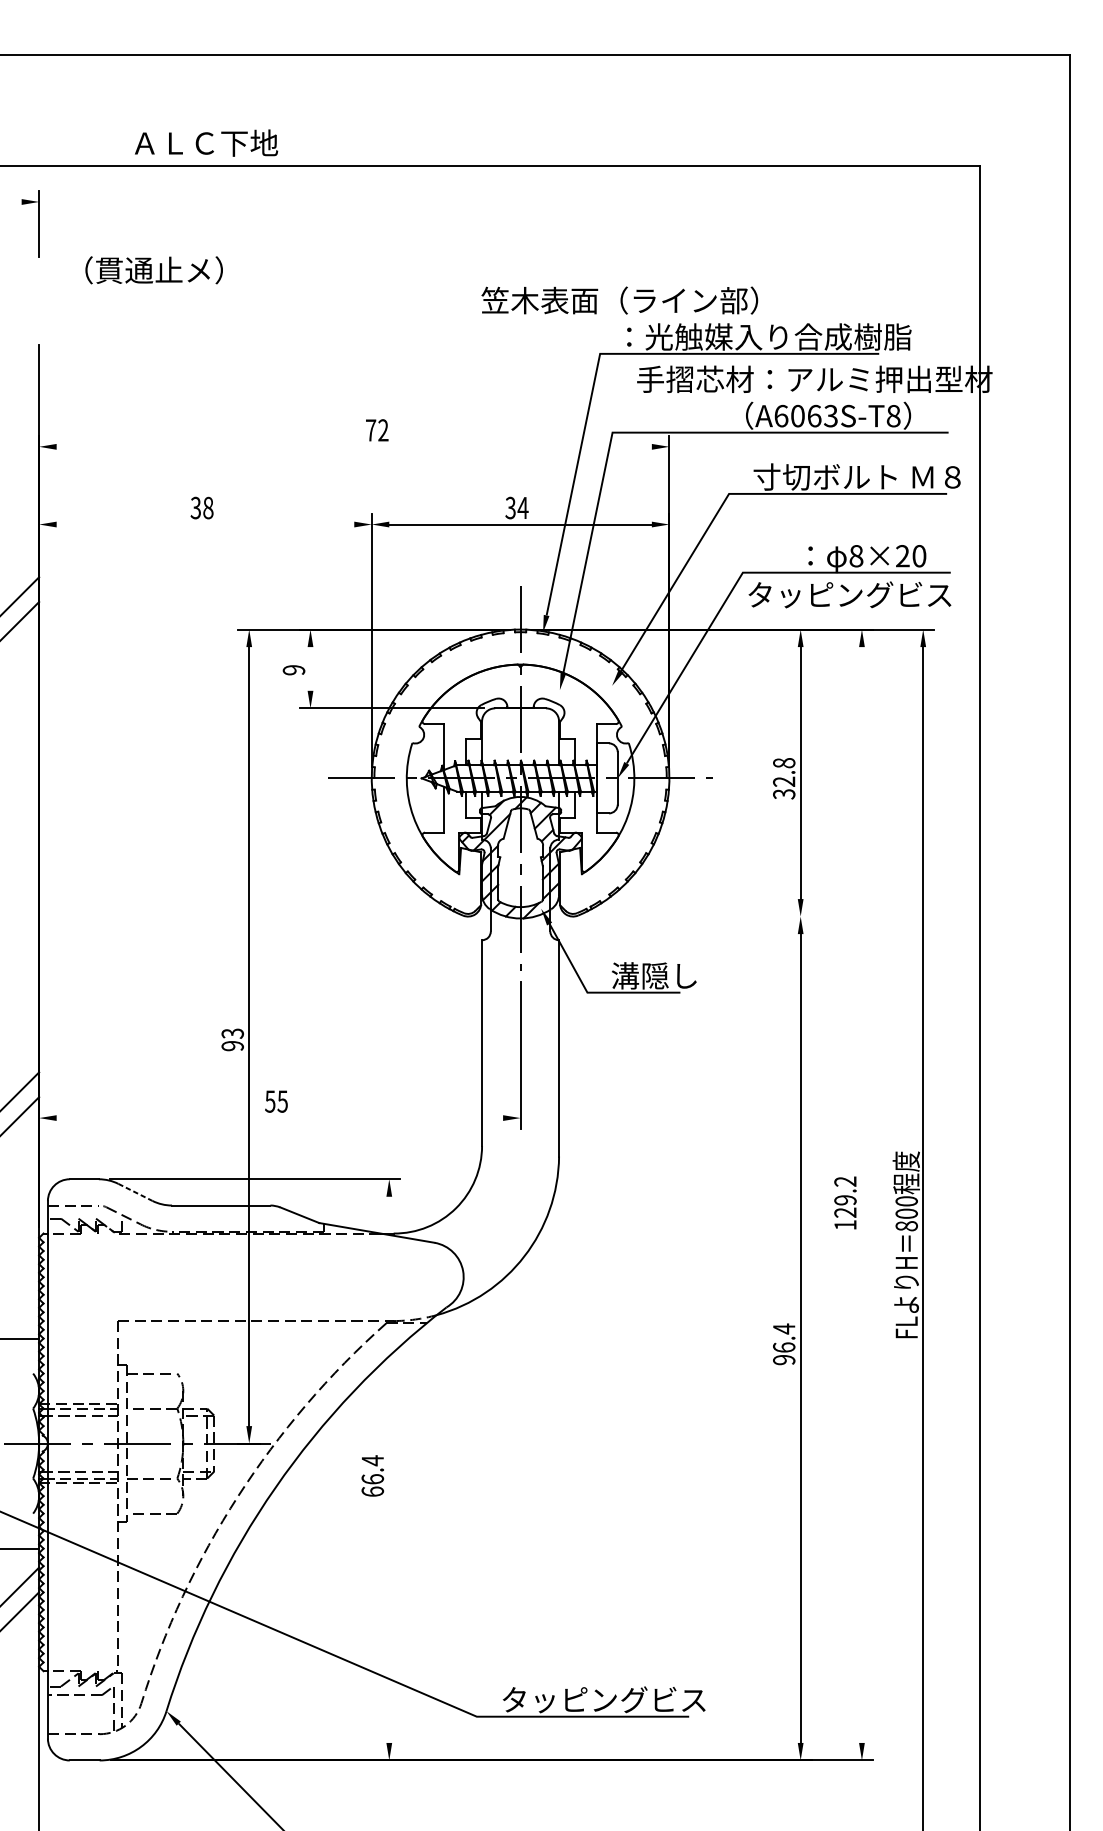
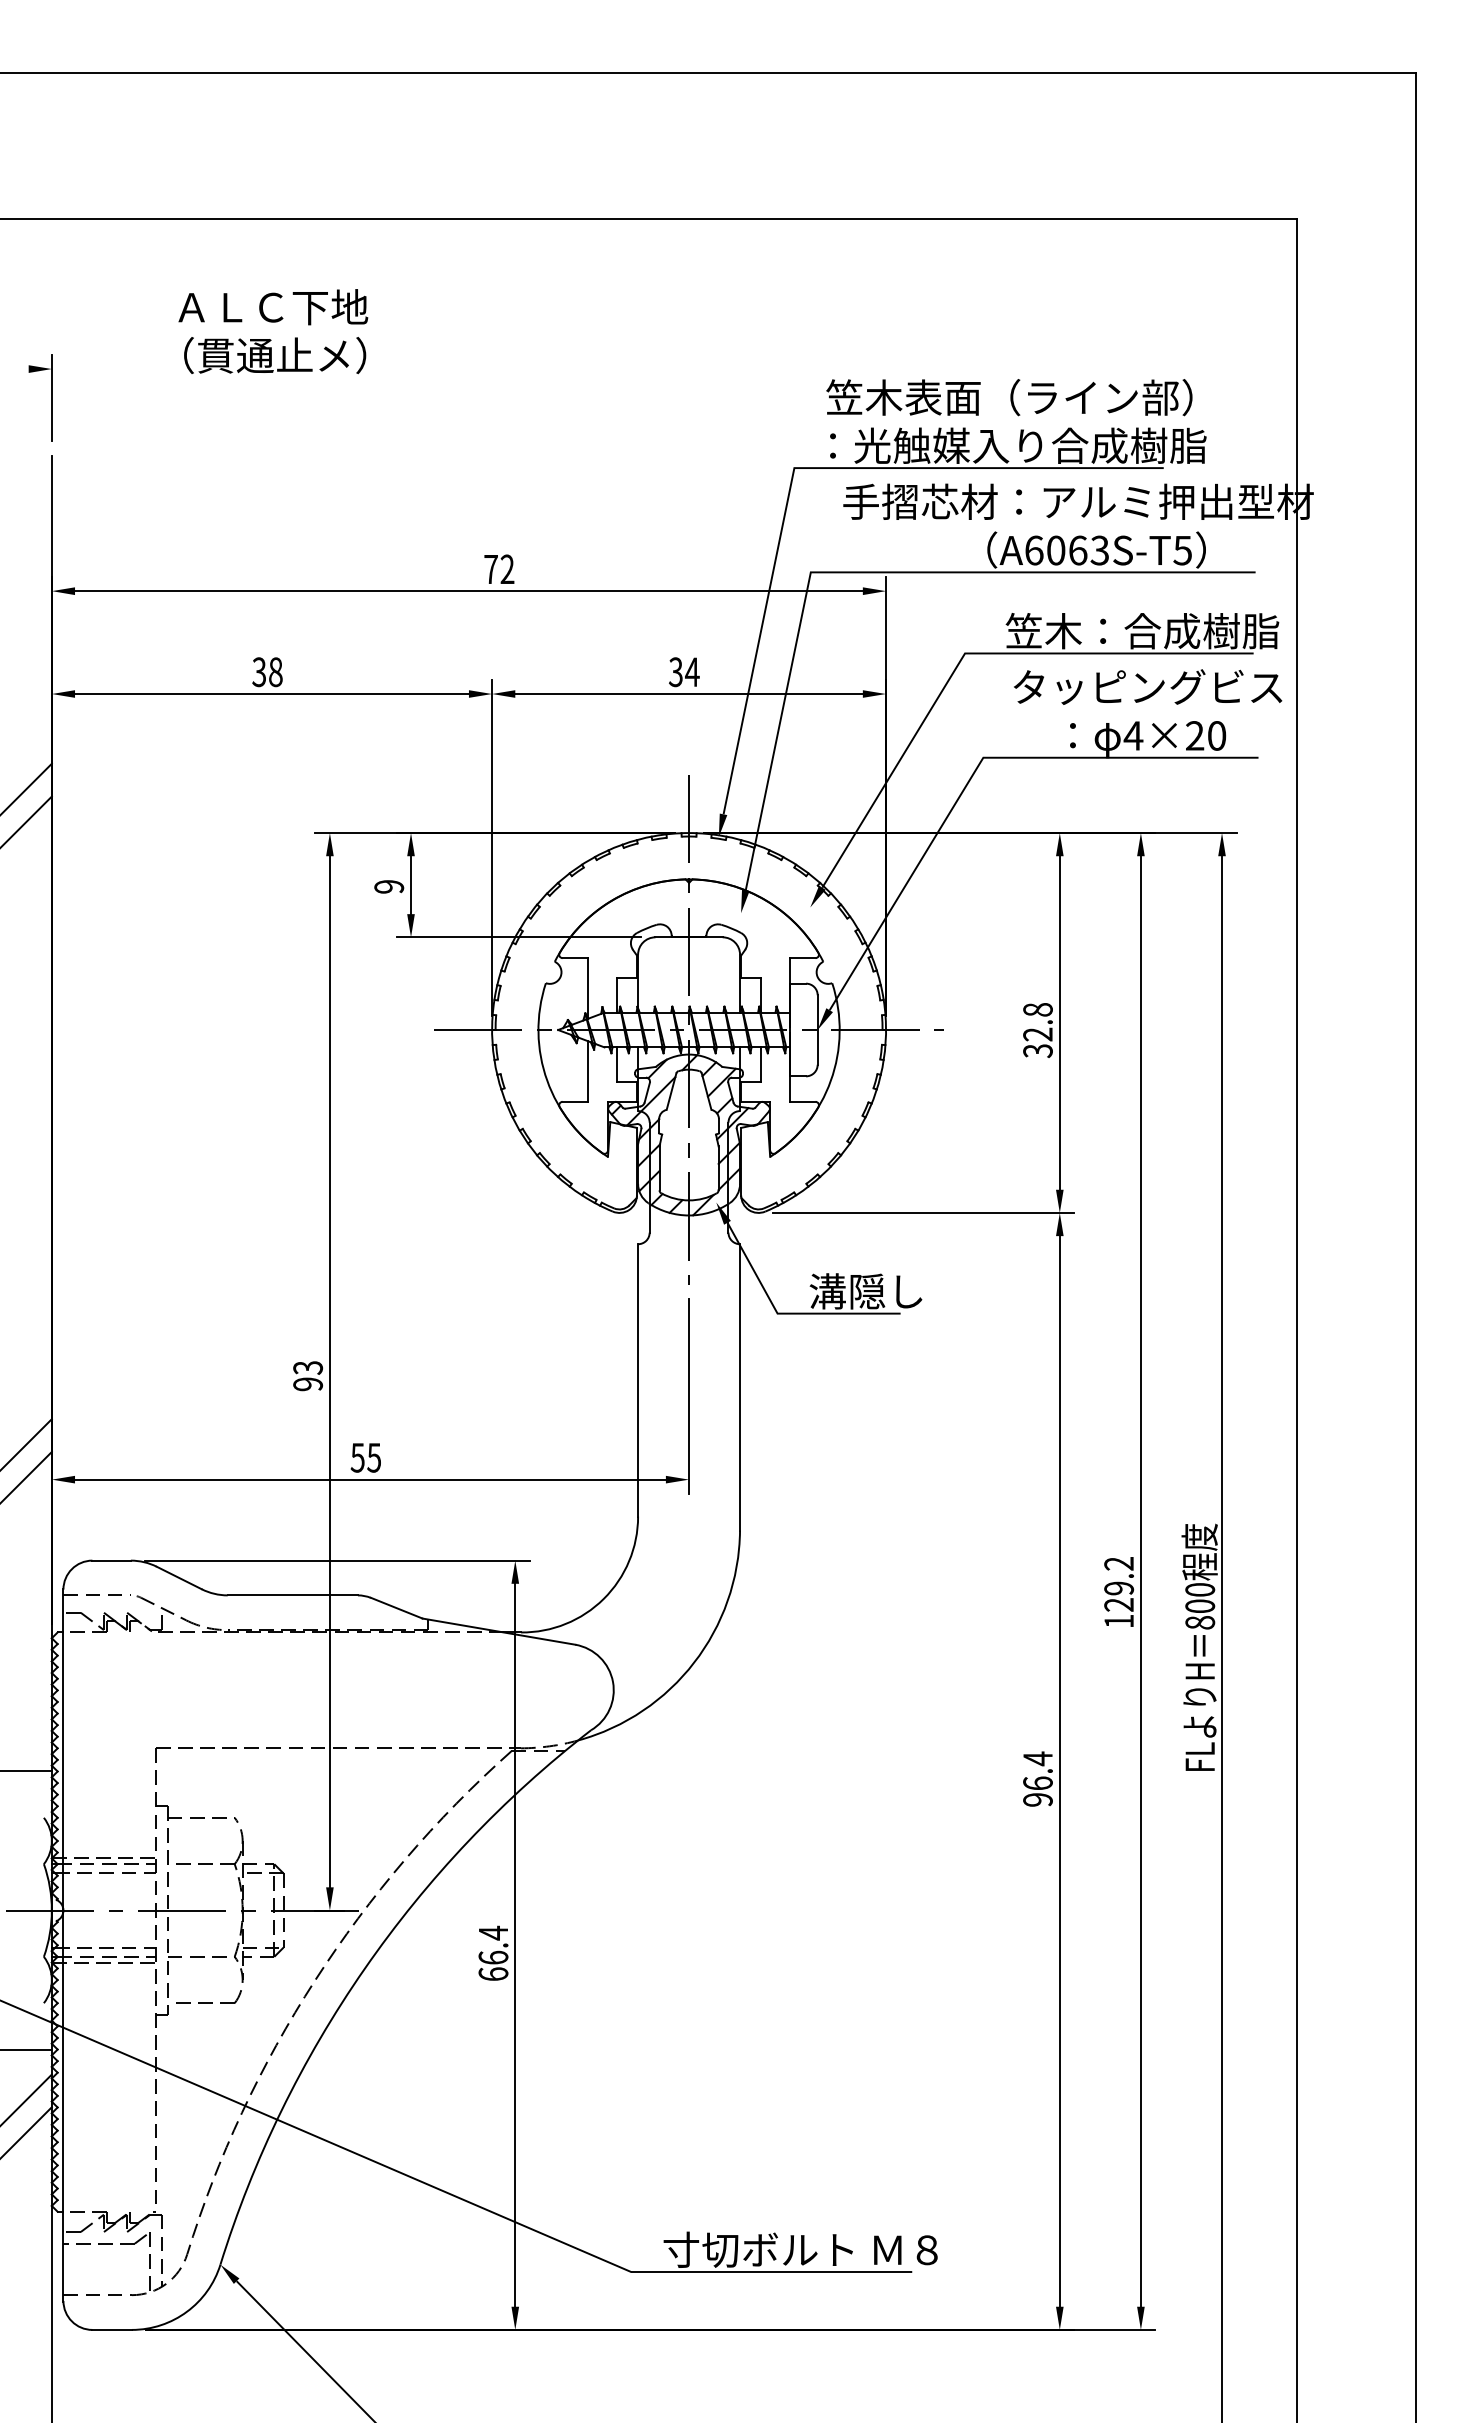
text: (206, 143) -> (273, 307), moved
part: (38, 223) -> (51, 397), moved
text: (154, 270) -> (275, 355), moved
text: (619, 300) -> (1009, 397), moved
text: (893, 416) -> (1182, 550), A6063S-T8 -> A6063S-T5
line: (353, 447) -> (468, 591), added
text: (860, 477) -> (1138, 631), 寸切ボルト Ｍ８ -> 笠木：合成樹脂
line: (205, 524) -> (271, 694), added
text: (856, 555) -> (1133, 735), 8×20 -> 4×20
text: (850, 594) -> (1148, 686), moved
line: (310, 669) -> (411, 885), added
line: (697, 916) -> (923, 1212), added
line: (279, 1117) -> (370, 1479), added
line: (135, 1192) -> (179, 1578), dashed -> solid
line: (861, 1195) -> (1140, 1581), added
line: (389, 1469) -> (515, 1944), added
text: (604, 1699) -> (800, 2249), タッピングビス -> 寸切ボルト Ｍ８

